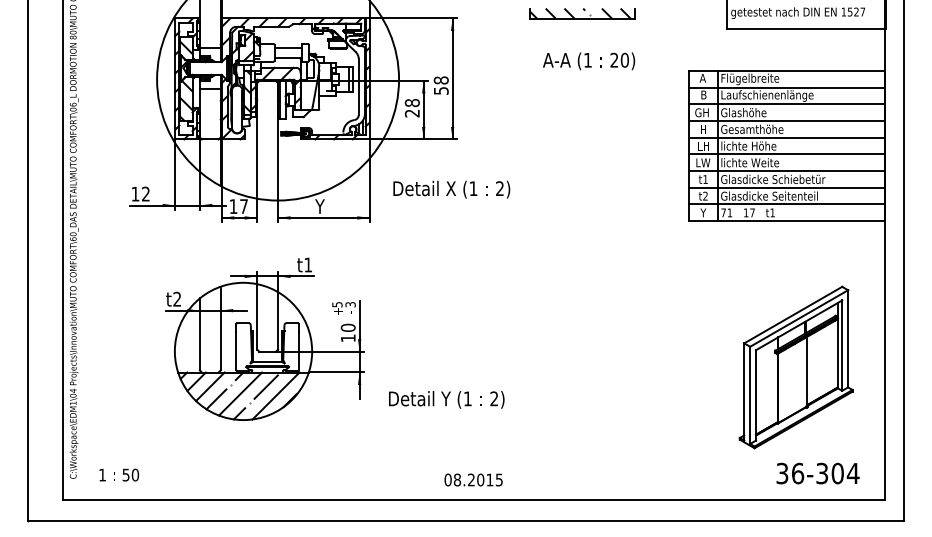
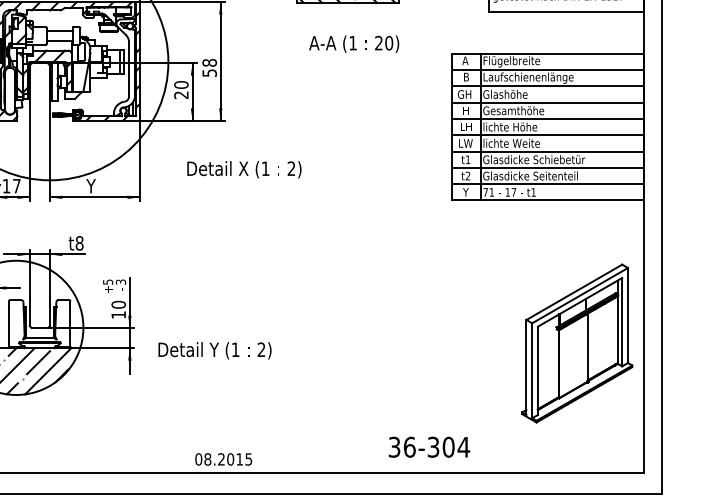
text: (412, 102) -> (181, 84), 28 -> 20
text: (451, 189) -> (244, 169), moved
text: (308, 264) -> (79, 242), t1 -> t8
part: (795, 367) -> (576, 343), moved
text: (446, 399) -> (214, 350), moved
text: (817, 473) -> (428, 447), moved
text: (473, 479) -> (223, 458), moved

